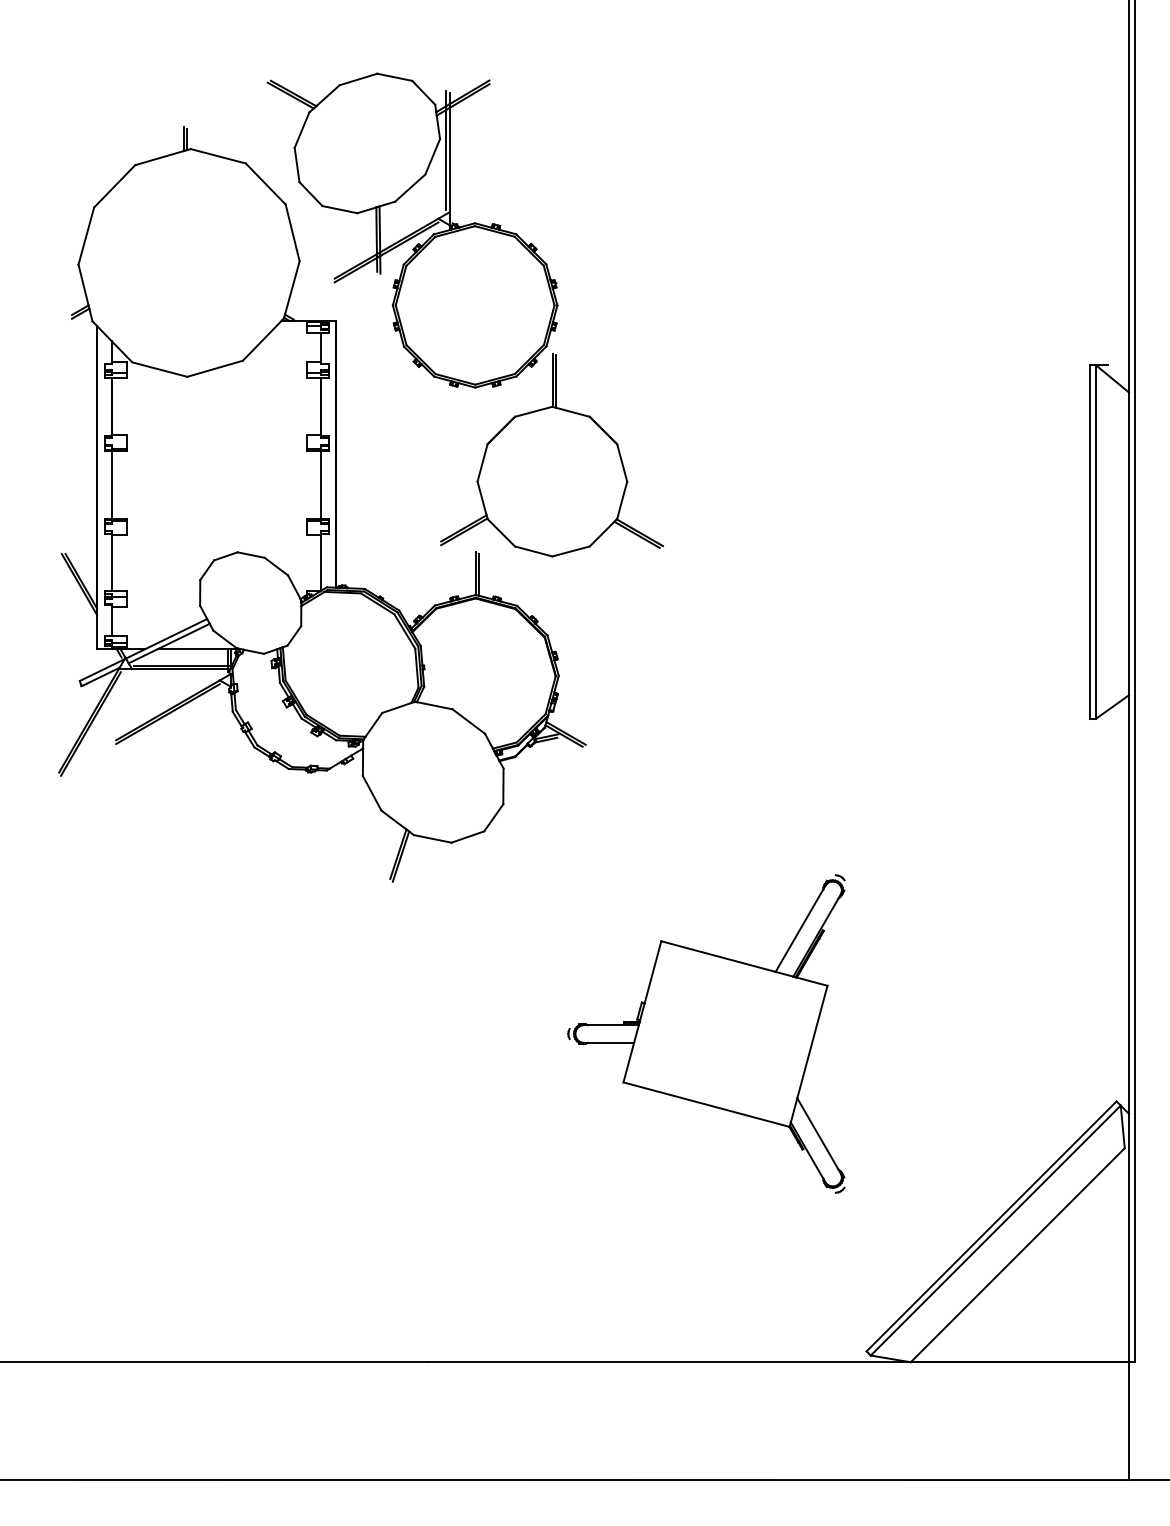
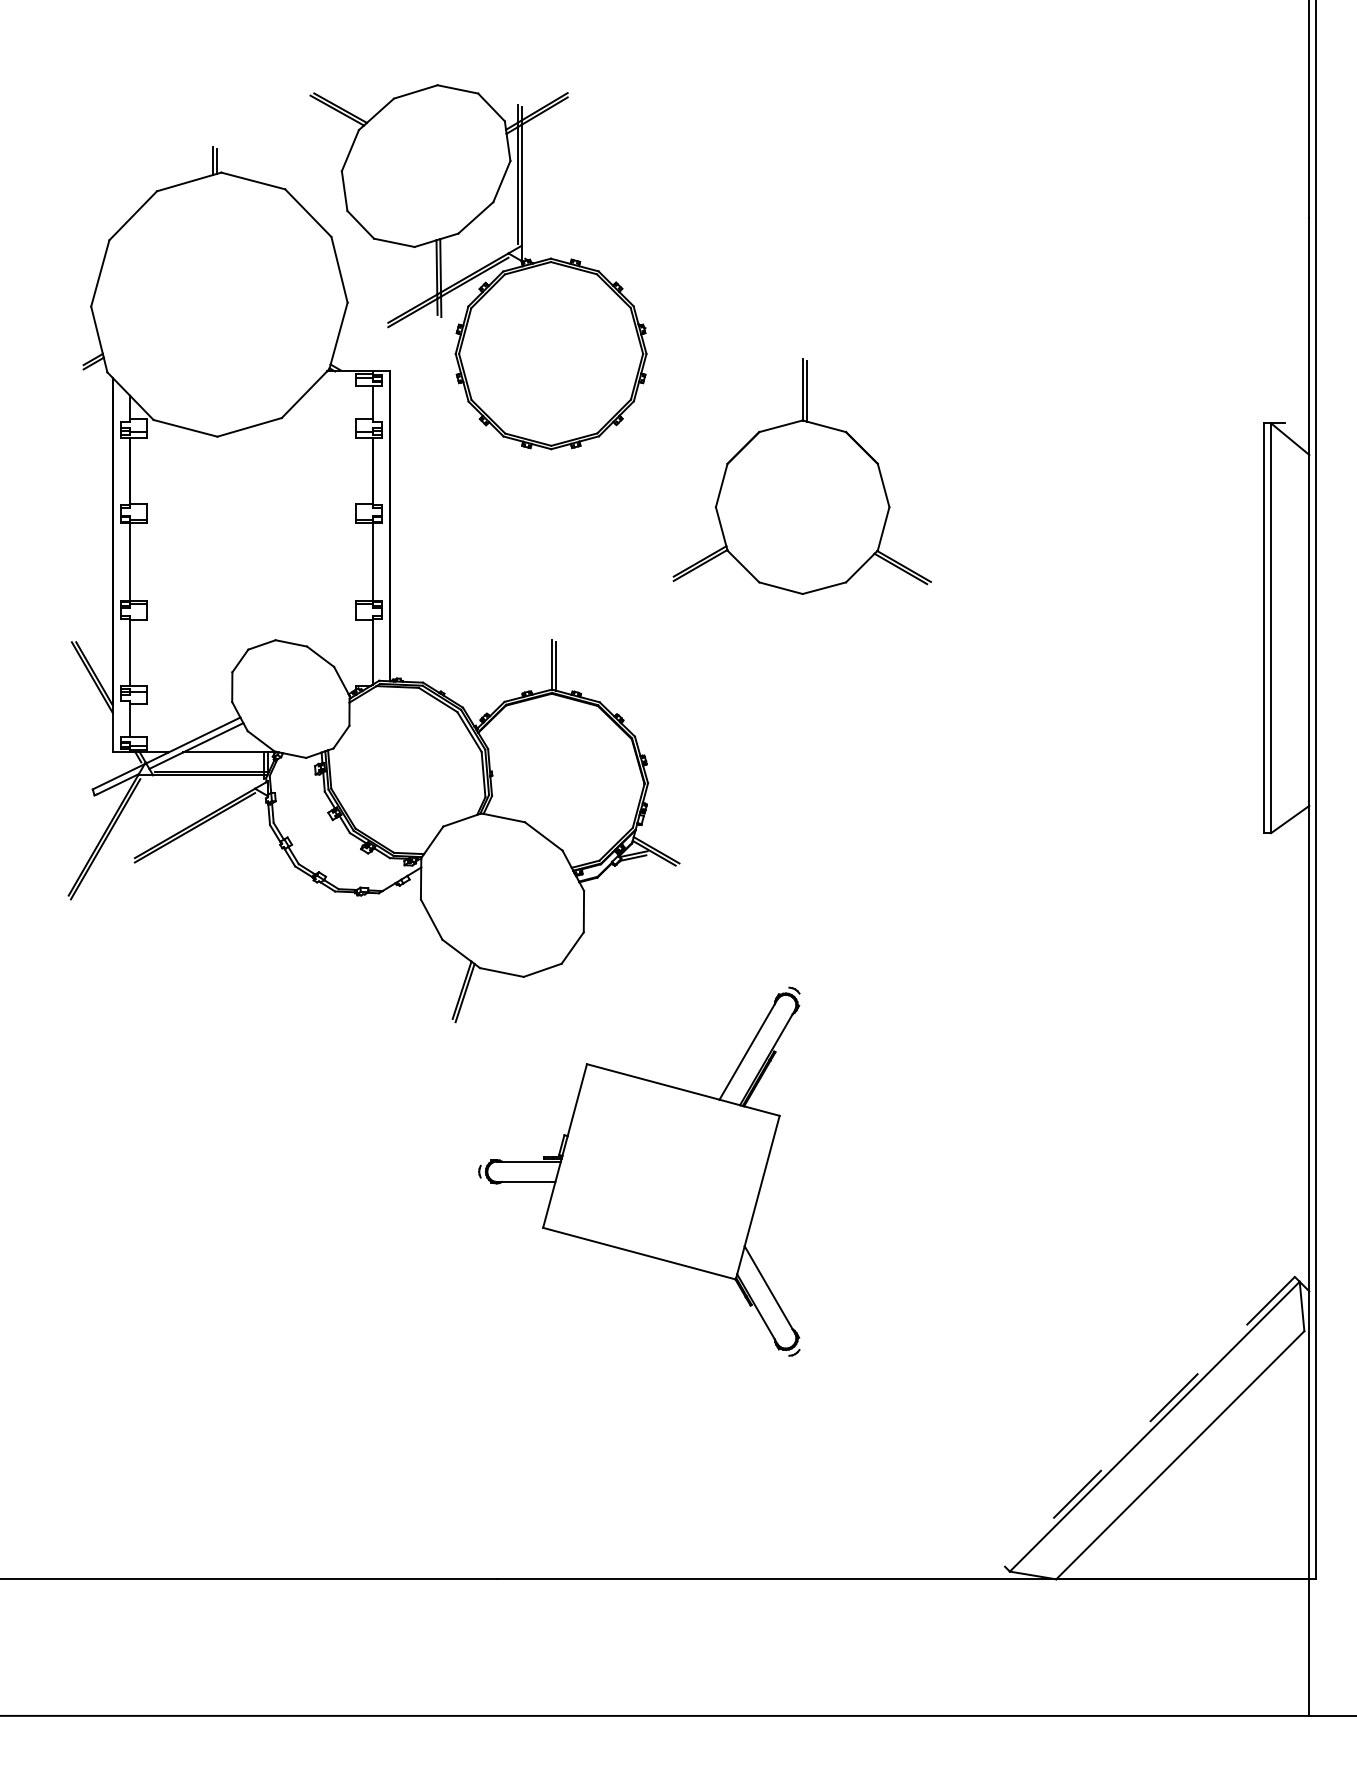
part: (551, 455) -> (801, 476), moved
part: (706, 1033) -> (639, 1171), moved
line: (991, 1226) -> (1149, 1421), solid -> dashed

